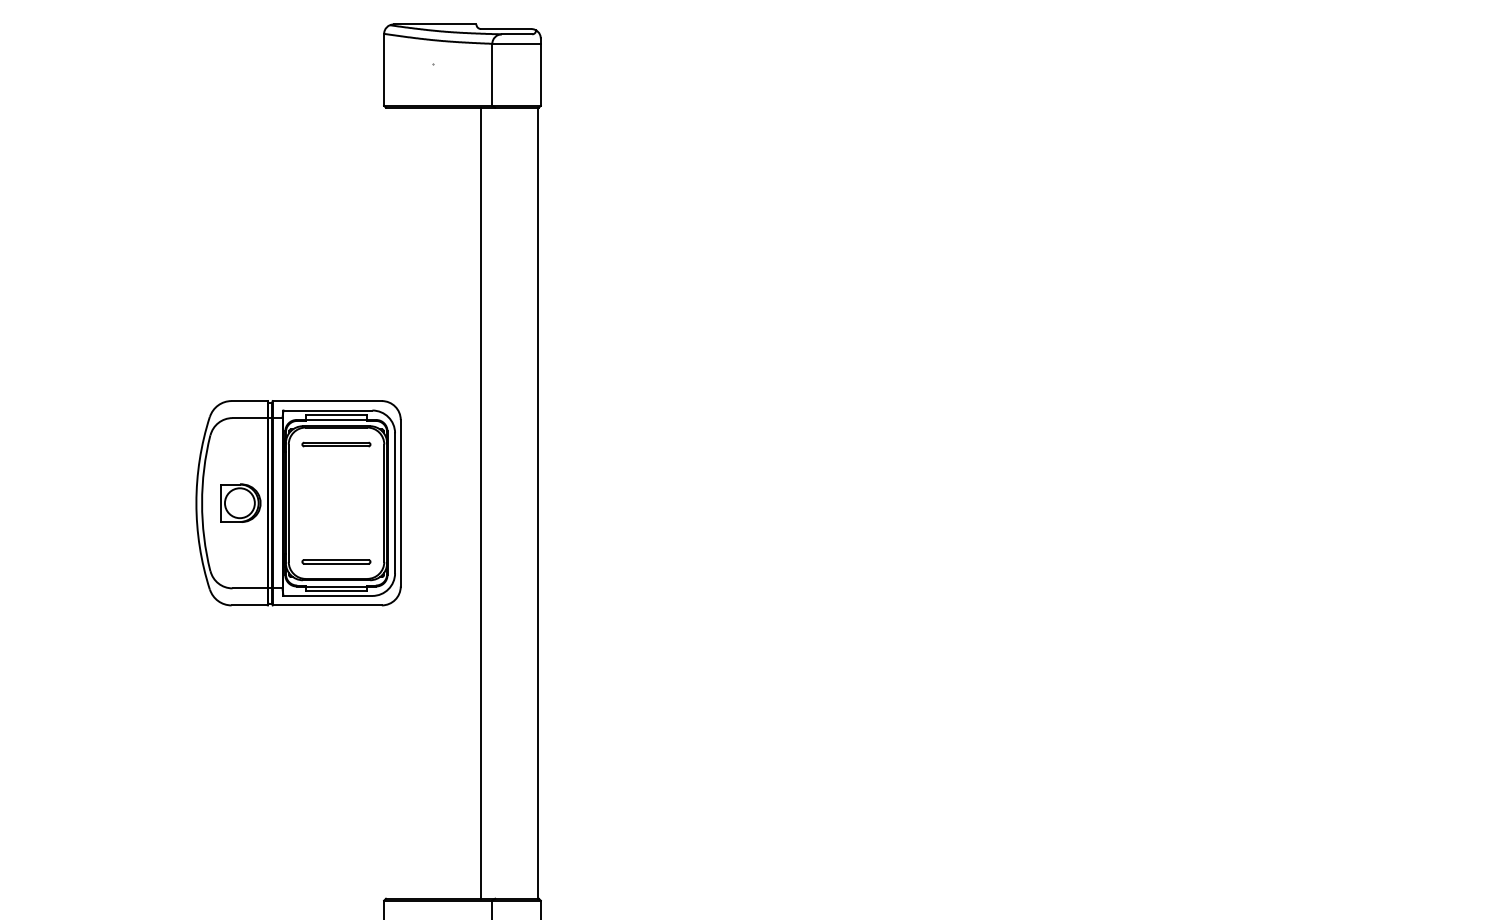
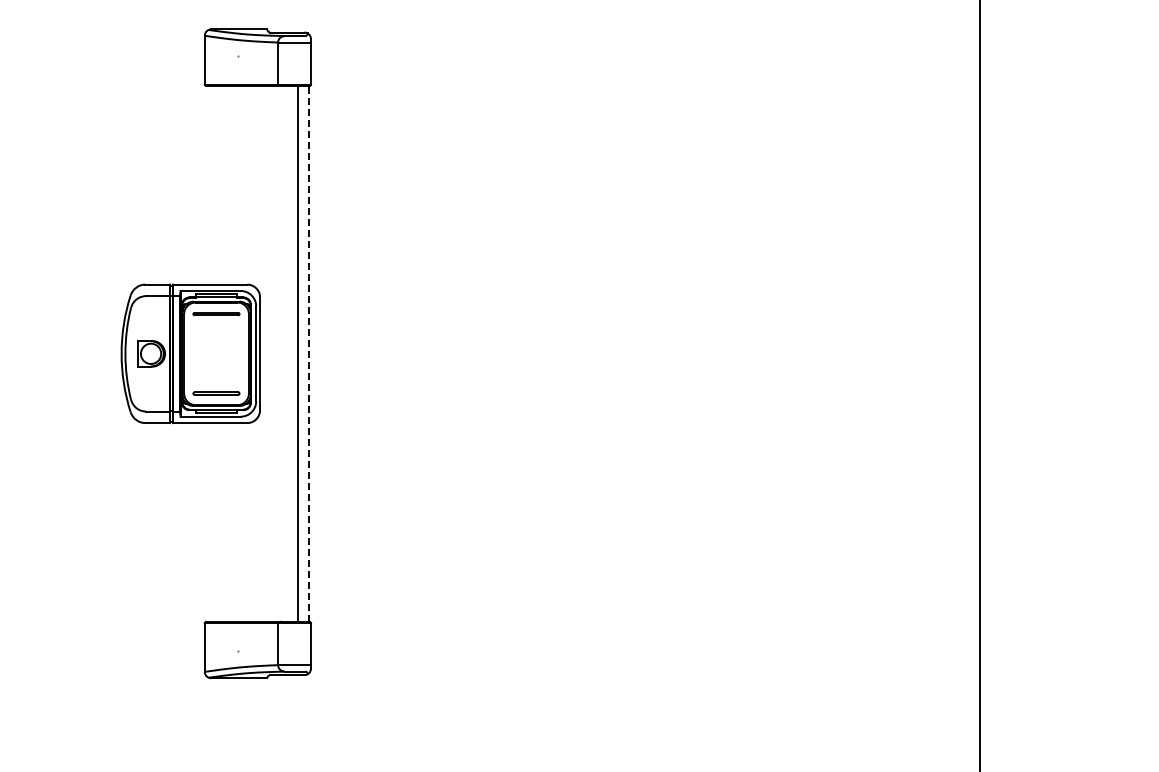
part: (298, 502) -> (190, 353), moved
line: (481, 502) -> (297, 353), moved
line: (538, 502) -> (309, 353), solid -> dashed

